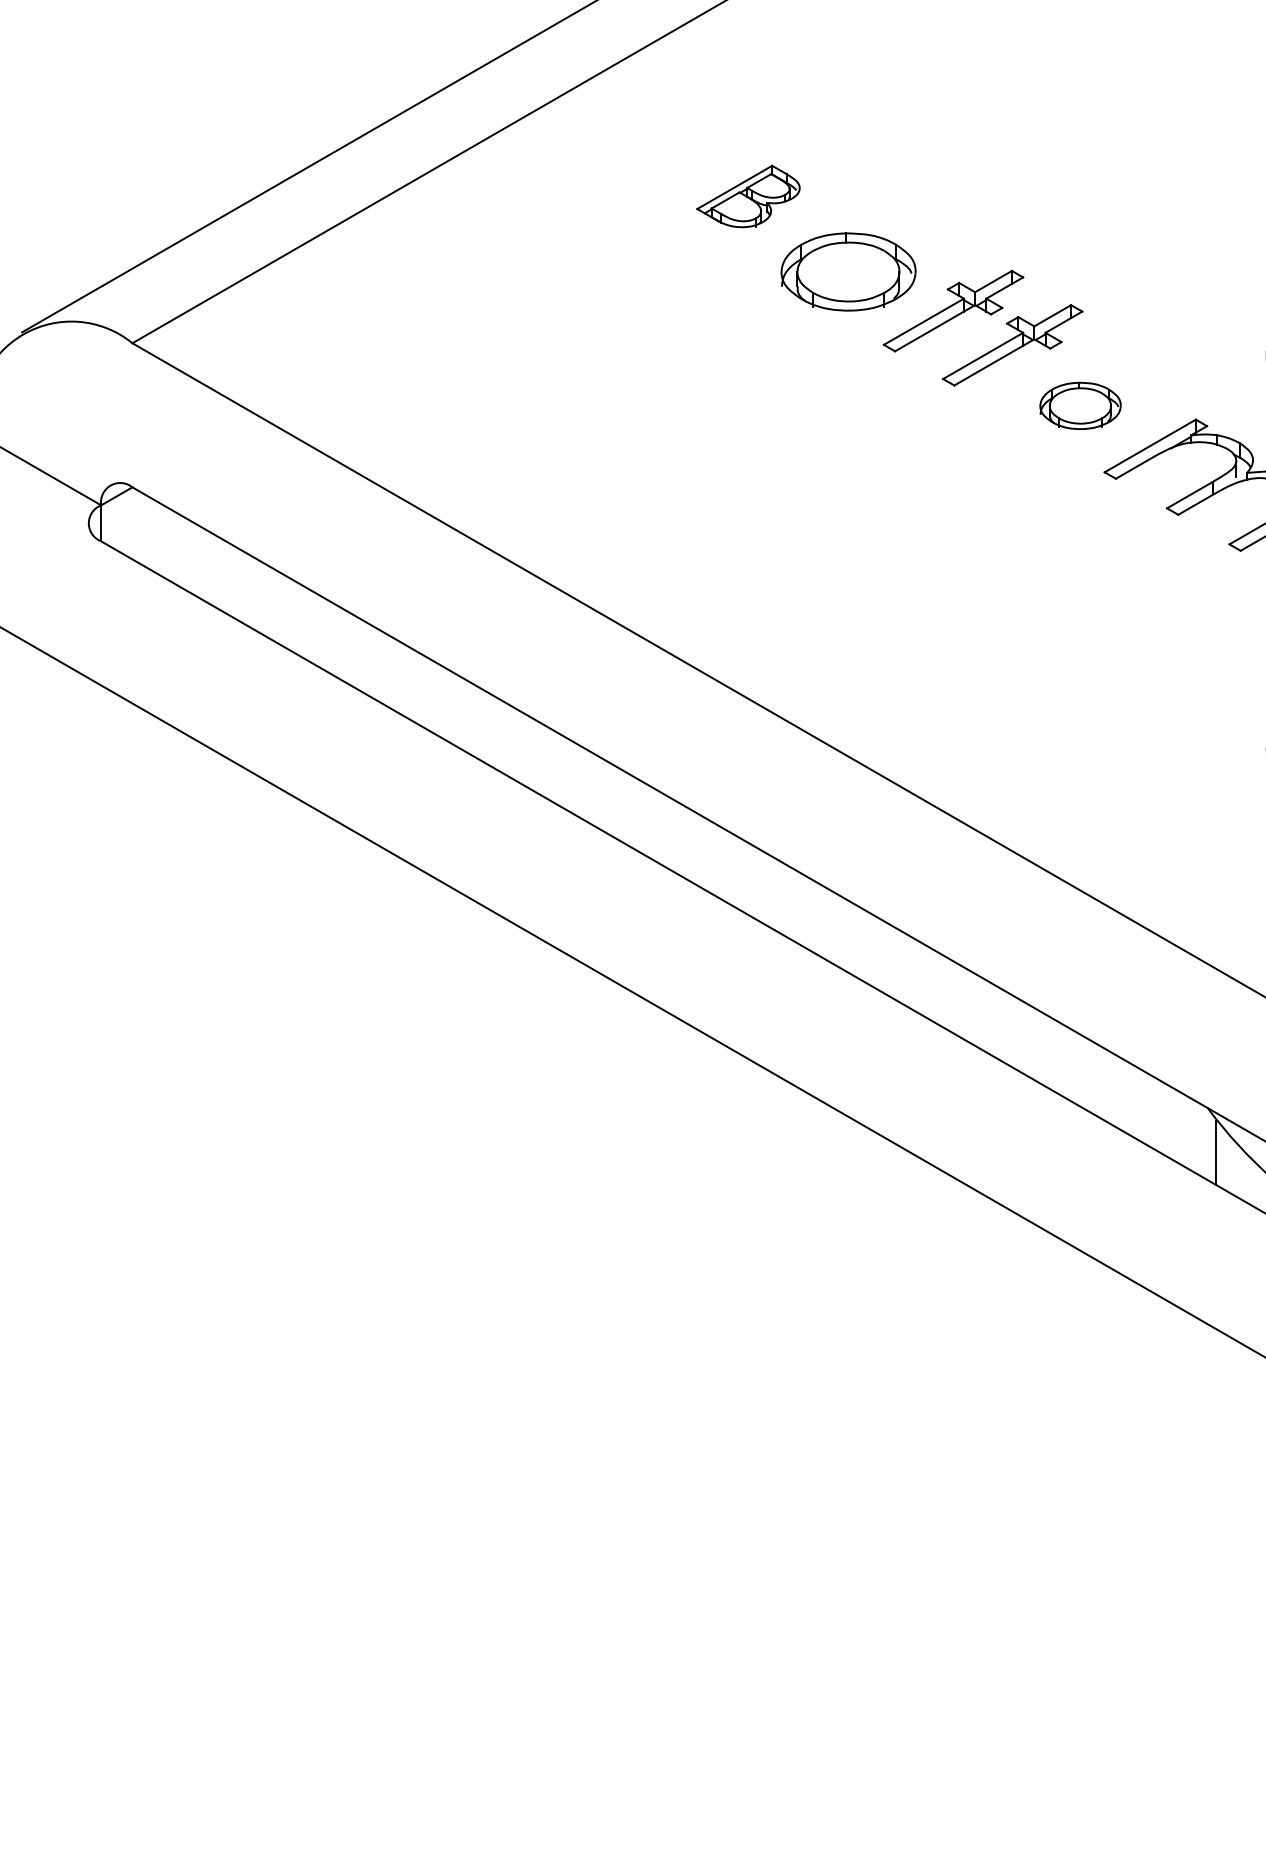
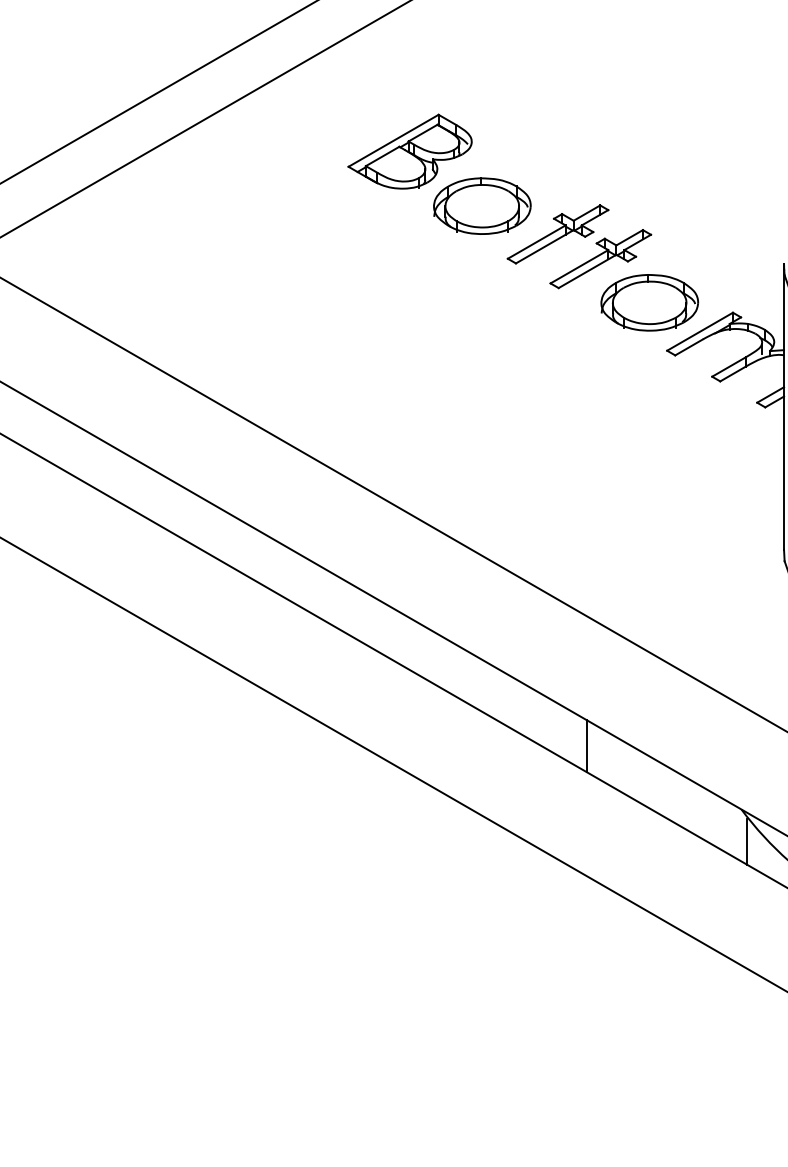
part: (748, 196) -> (410, 151), size x1.67
part: (1080, 405) -> (649, 302), size x1.67
line: (993, 1020) -> (586, 746), added

